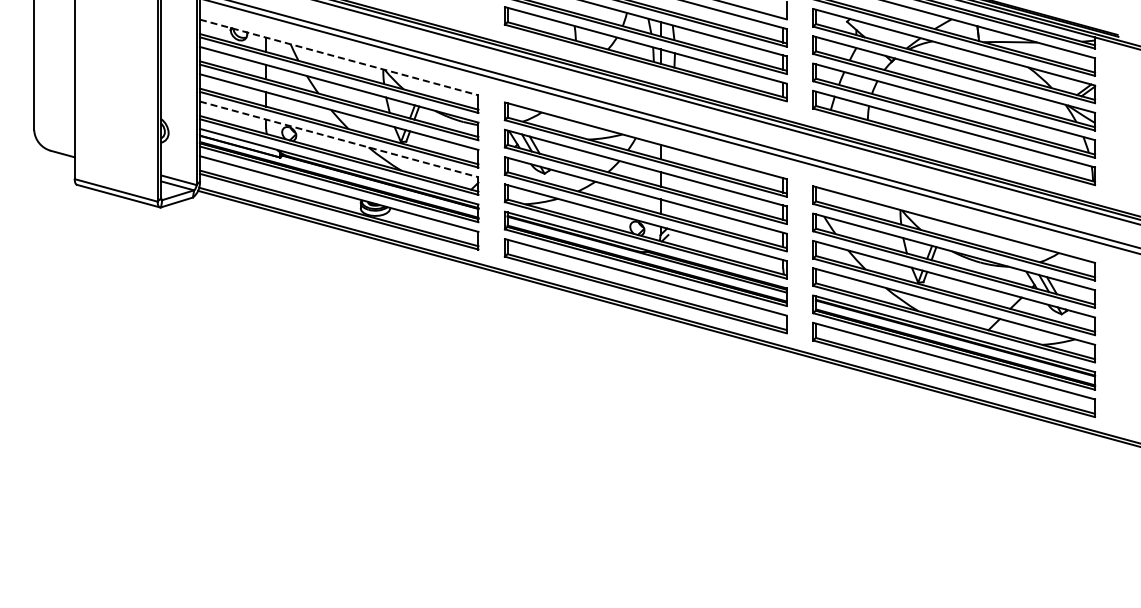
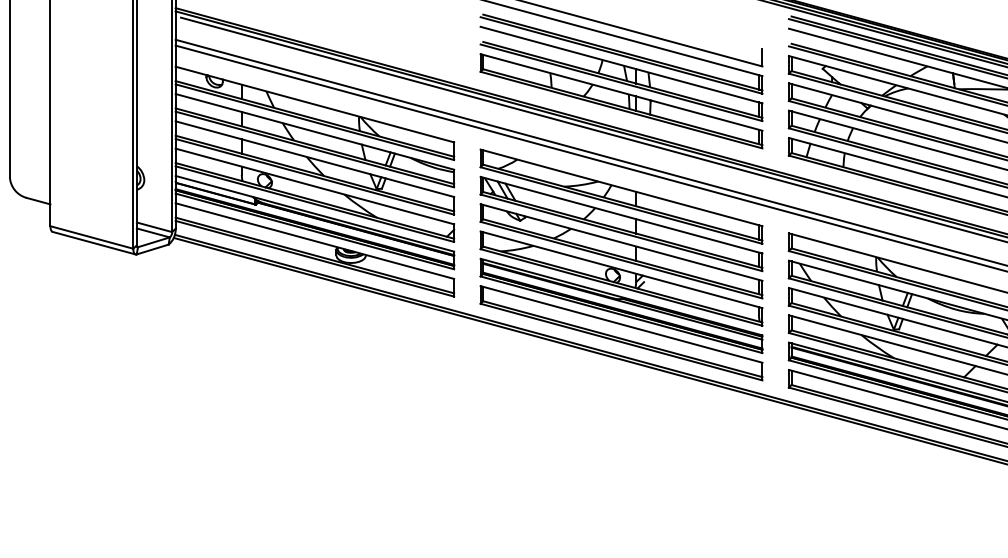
line: (339, 57) -> (315, 104), dashed -> solid
line: (339, 139) -> (315, 186), dashed -> solid

